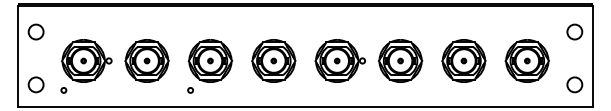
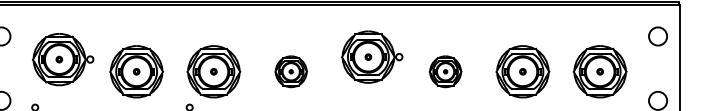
part: (86, 60) -> (62, 58), moved
part: (273, 60) -> (290, 71), size x0.6
part: (339, 60) -> (371, 56), moved
part: (400, 60) -> (445, 71), size x0.6

